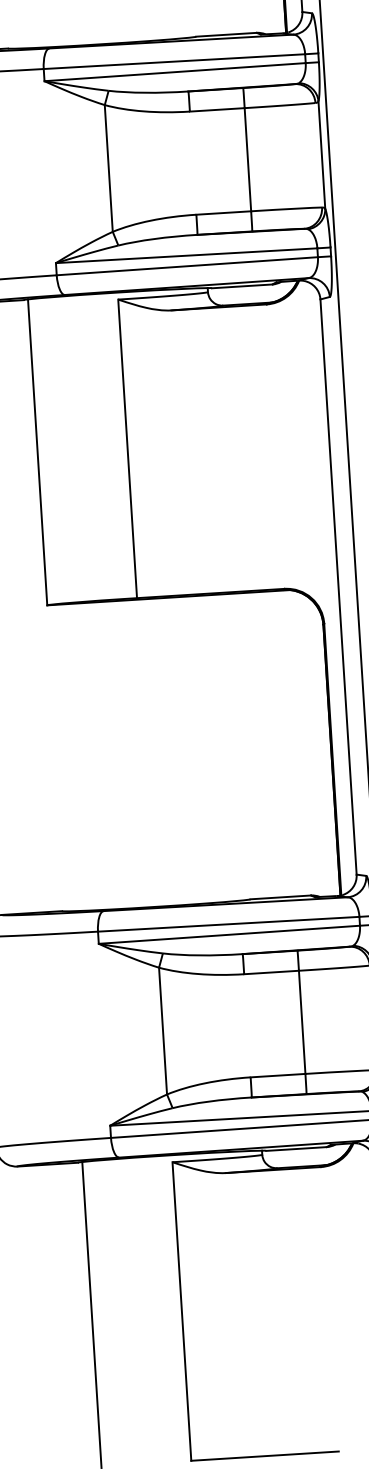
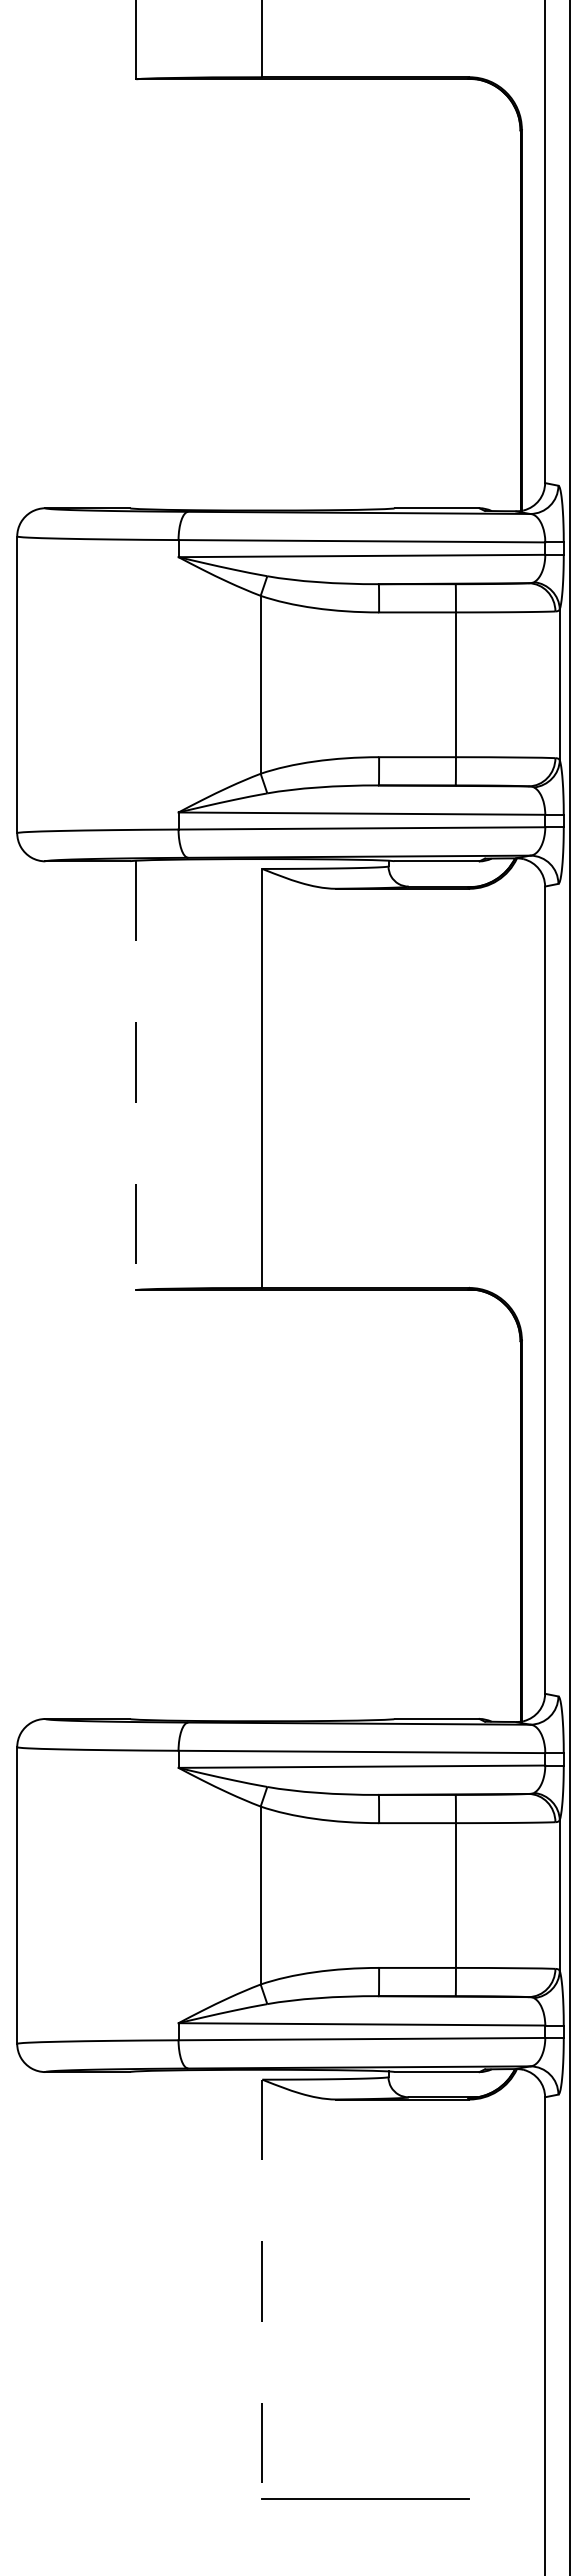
line: (37, 452) -> (136, 1075), solid -> dashed
line: (181, 1311) -> (262, 2289), solid -> dashed
line: (92, 1314) -> (136, 2285), removed

